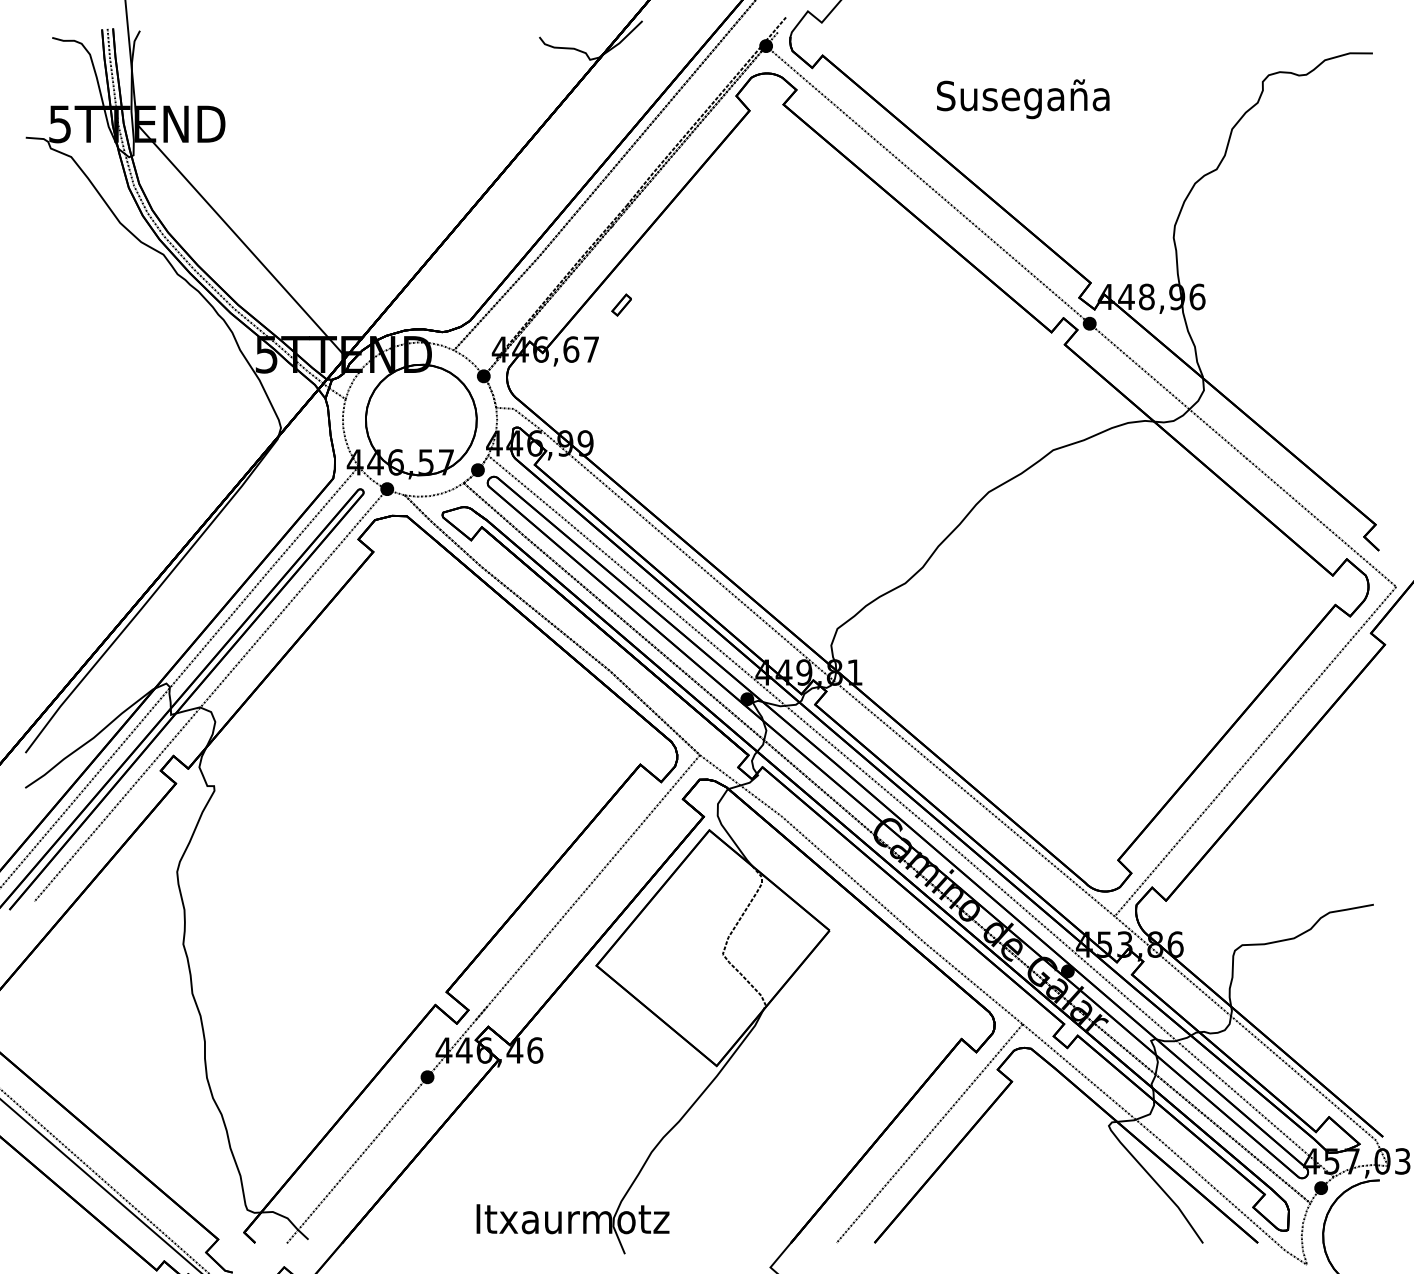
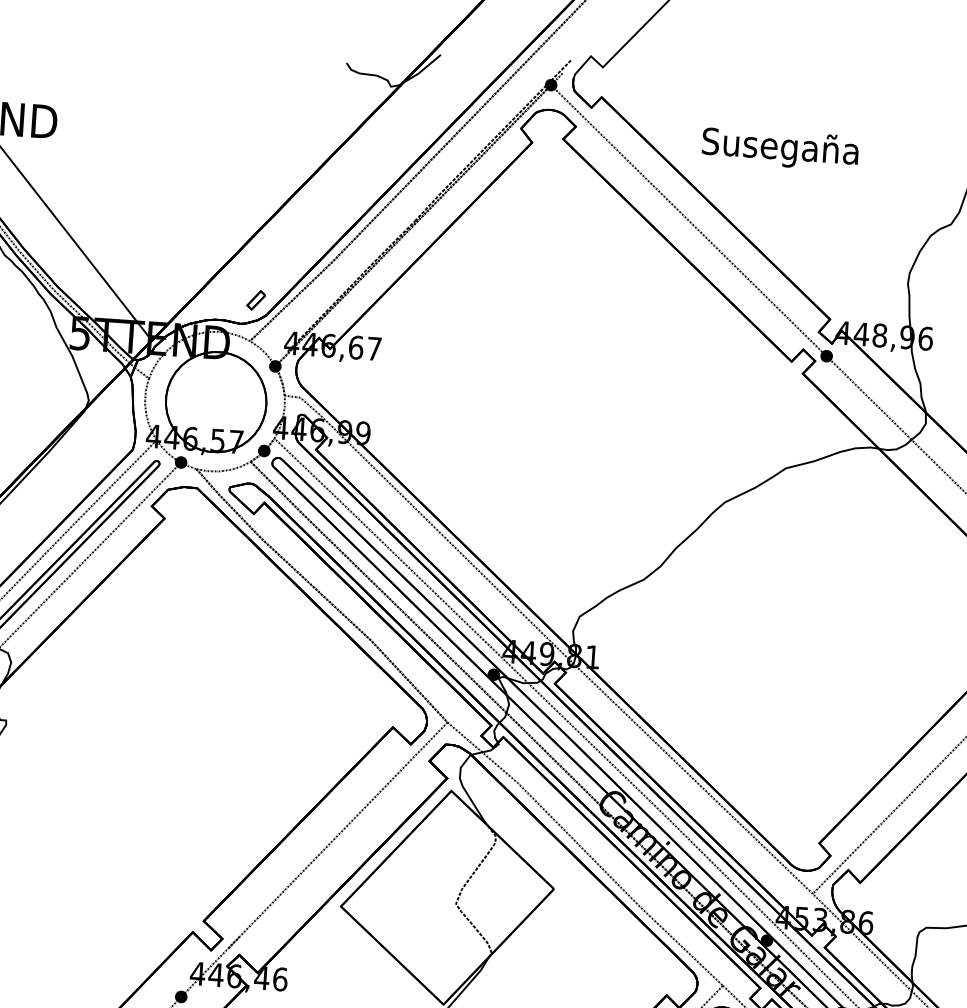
part: (621, 304) -> (256, 299), moved

